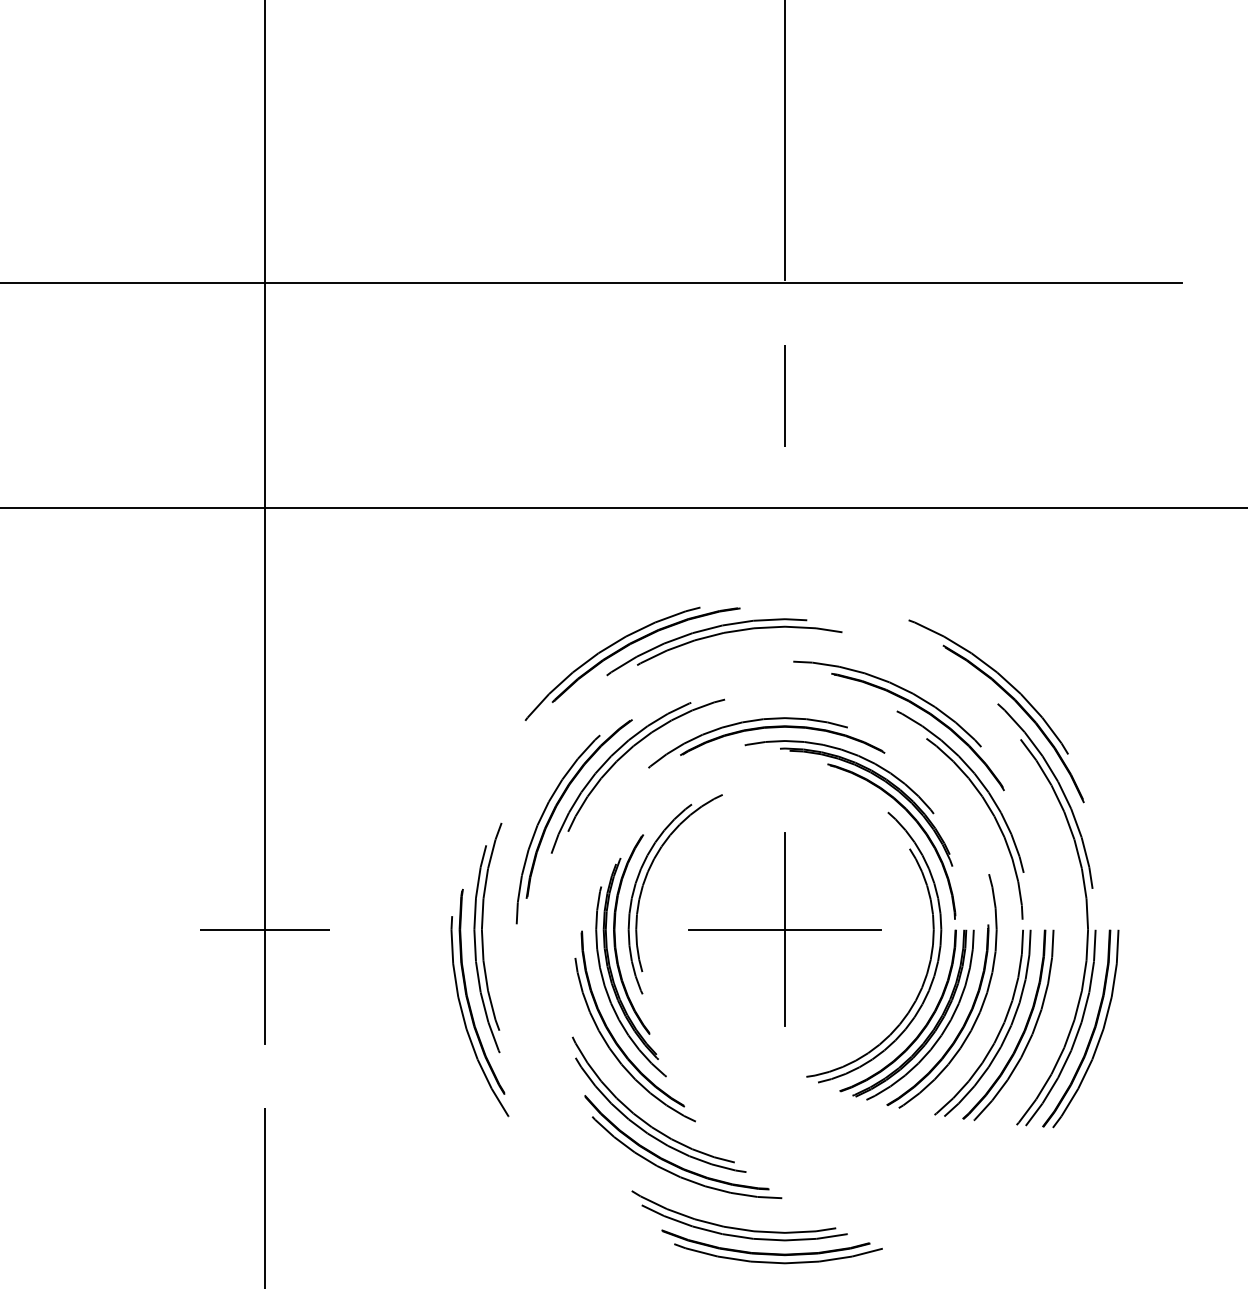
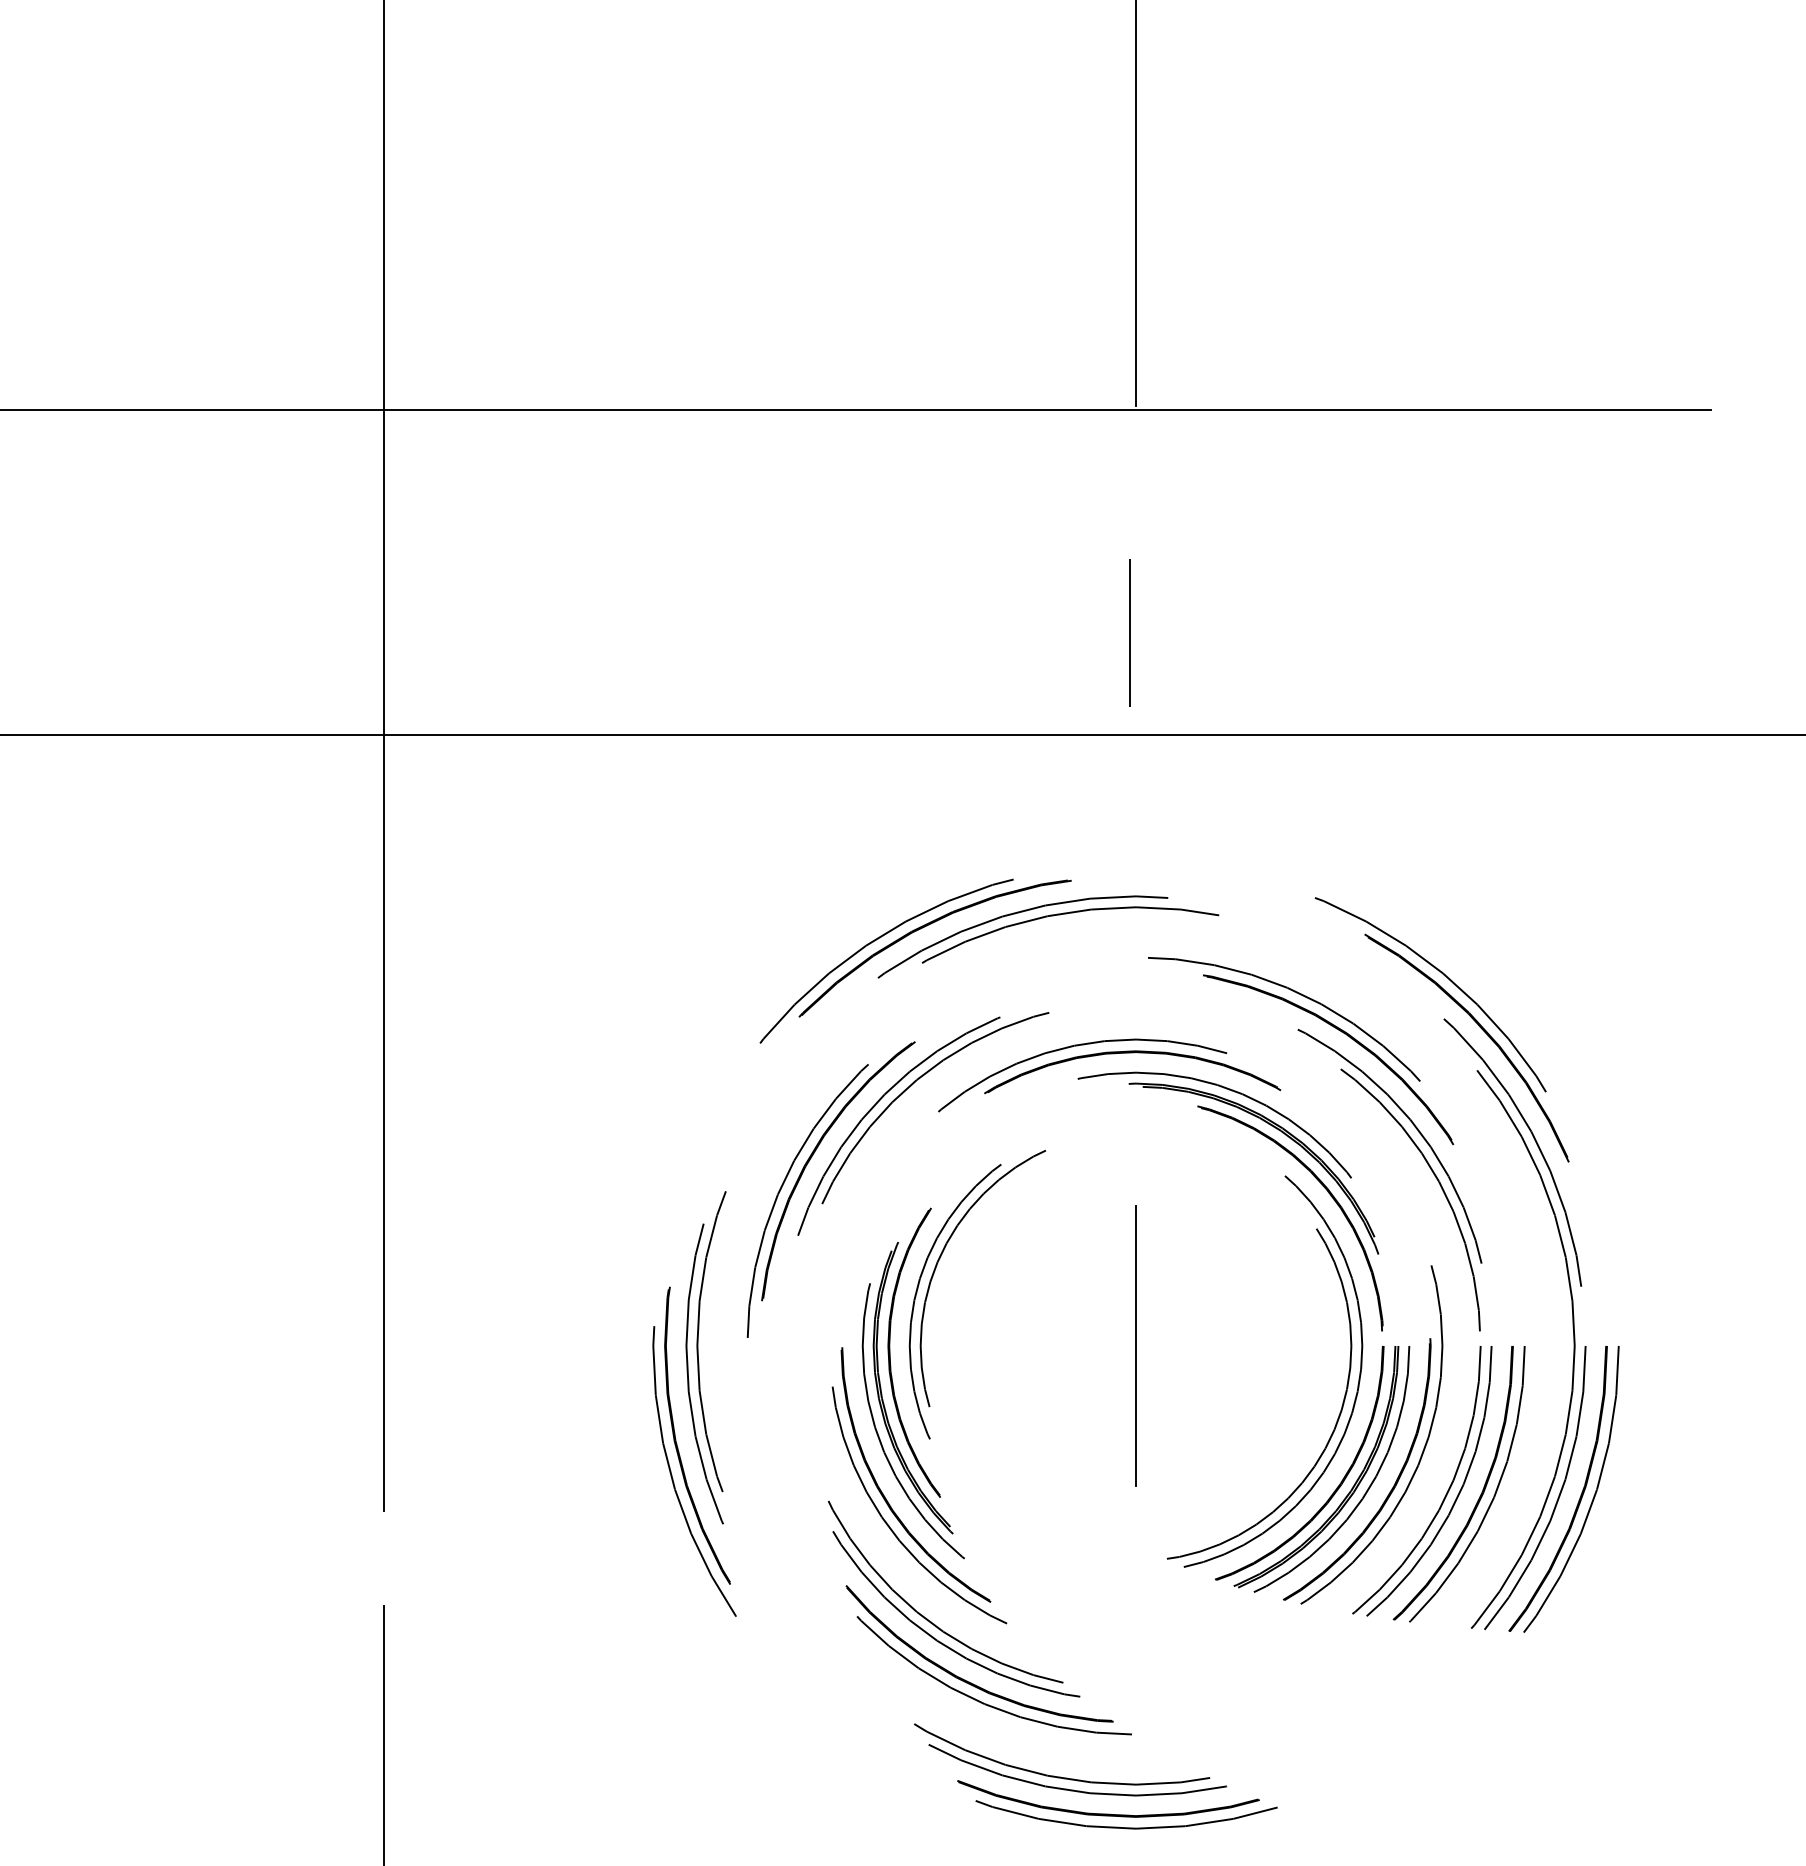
line: (784, 395) -> (1129, 631), moved
line: (265, 929) -> (384, 1345), removed
line: (784, 929) -> (1135, 1345), removed

